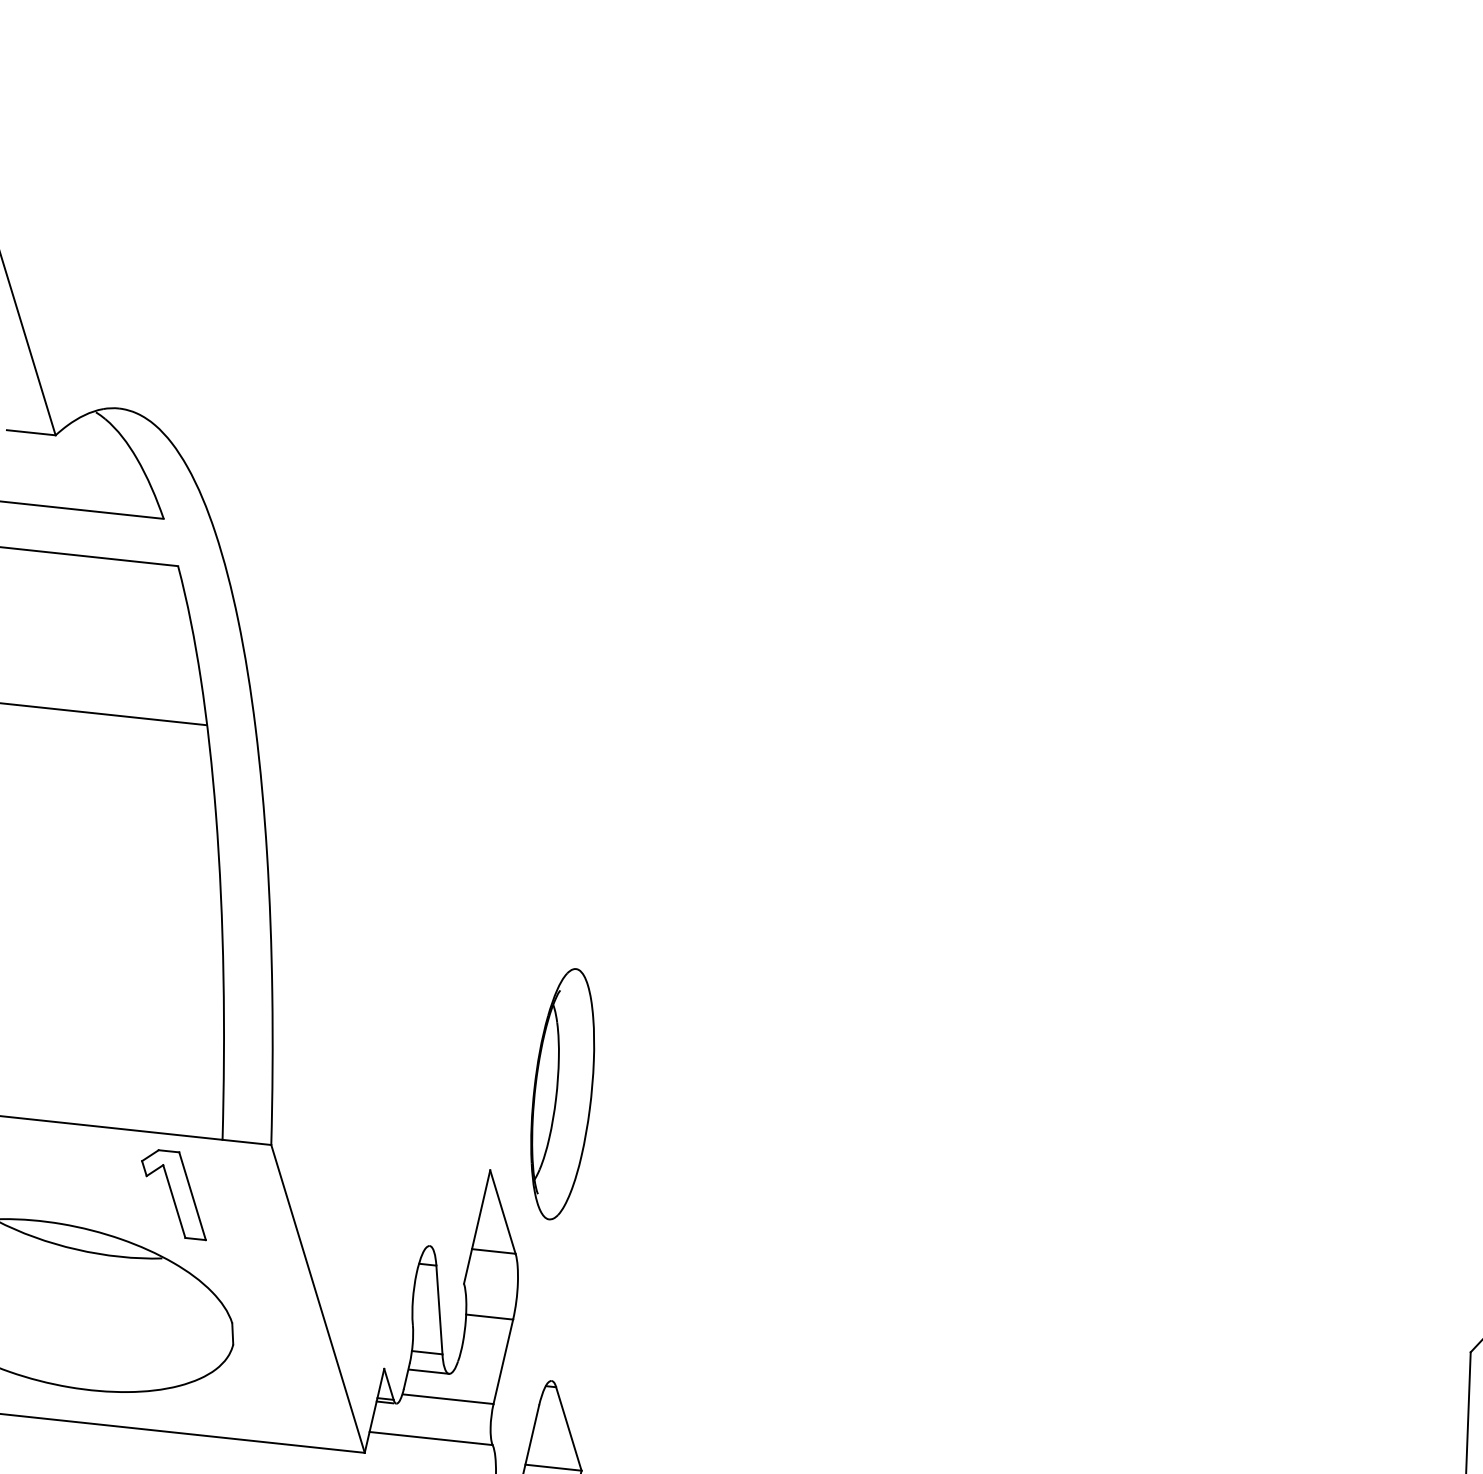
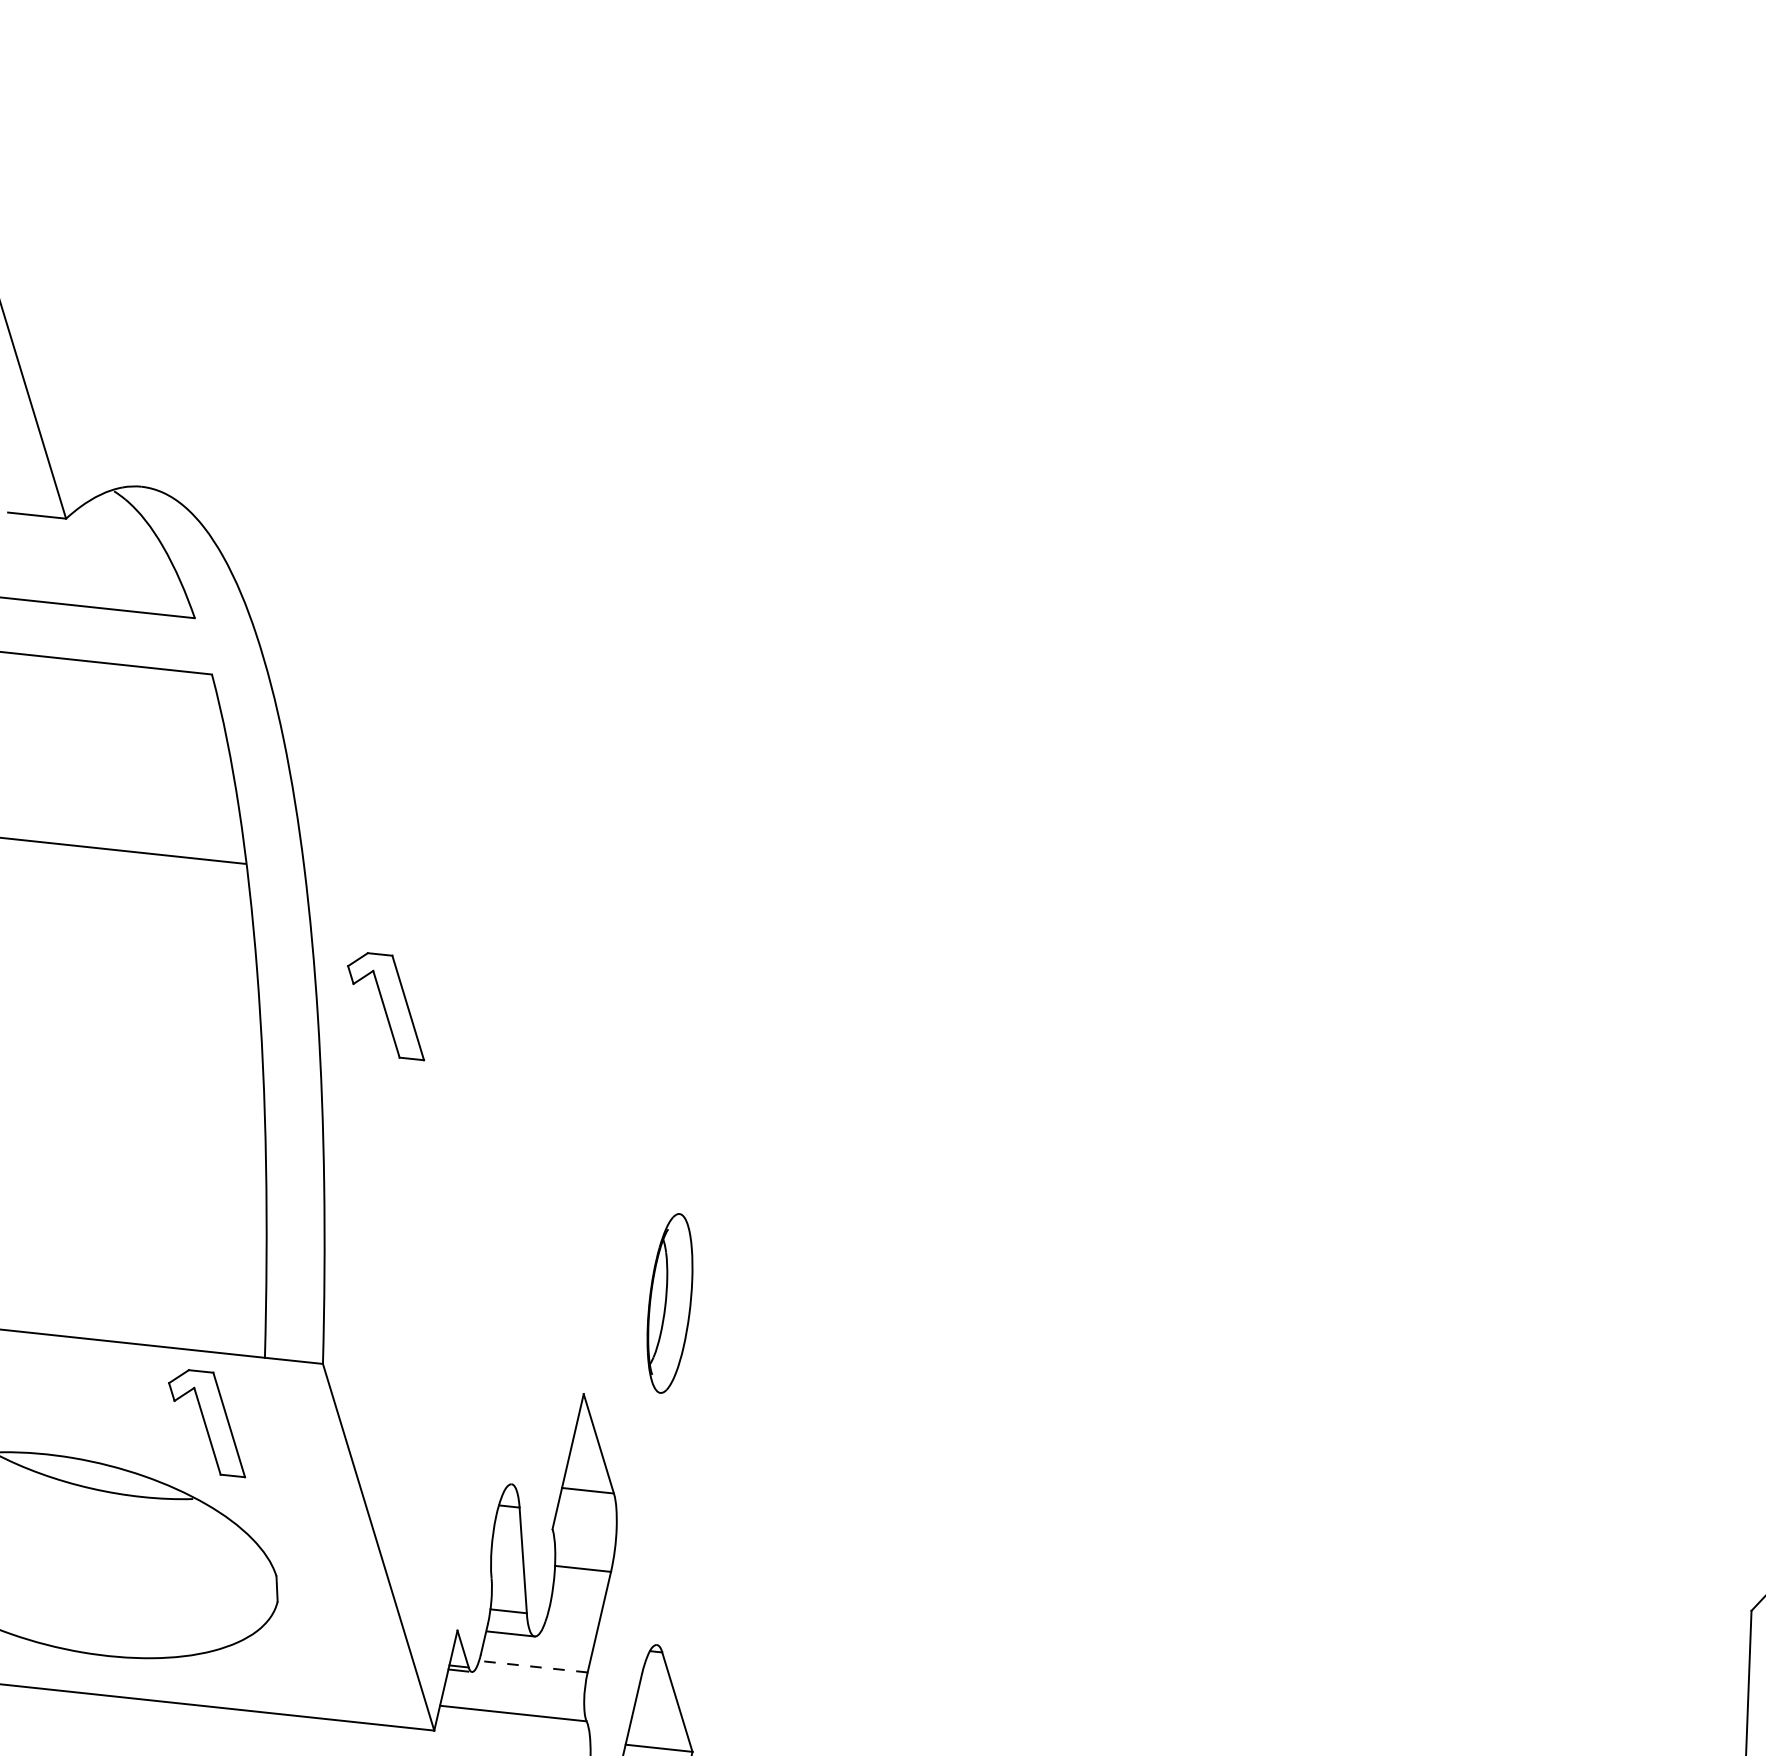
part: (324, 844) -> (386, 1006), added
part: (562, 1094) -> (669, 1303), size x0.6
line: (448, 1399) -> (533, 1666), solid -> dashed

